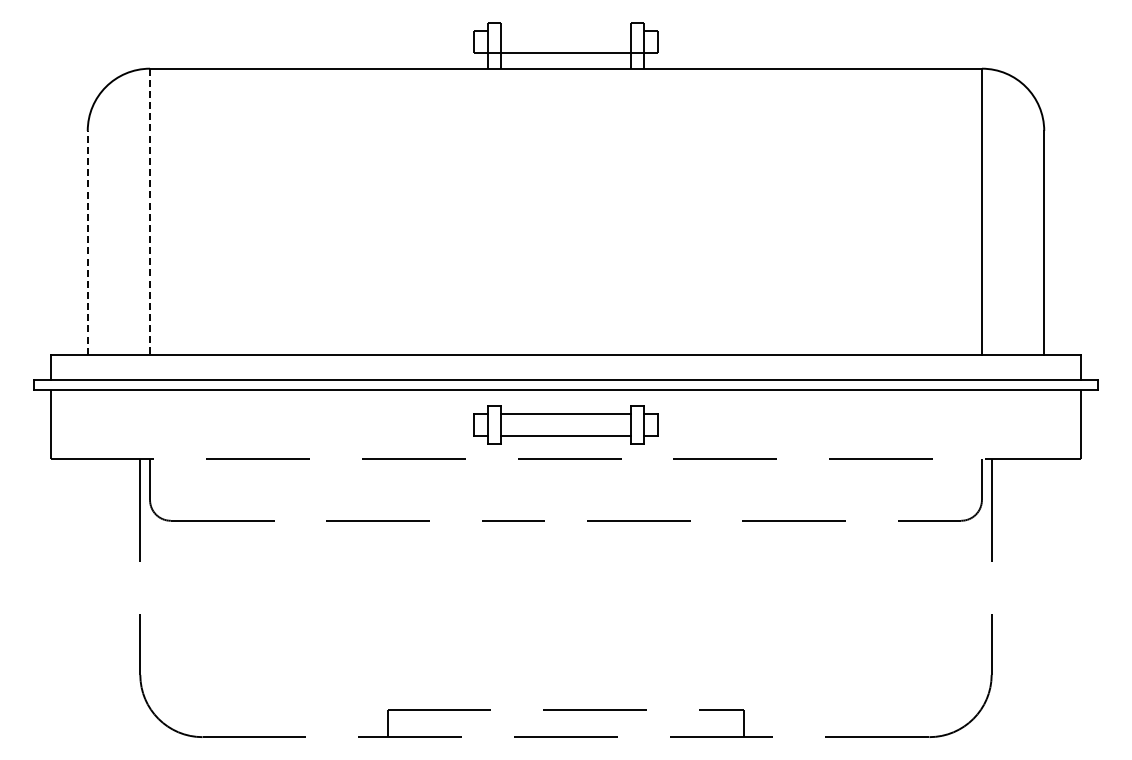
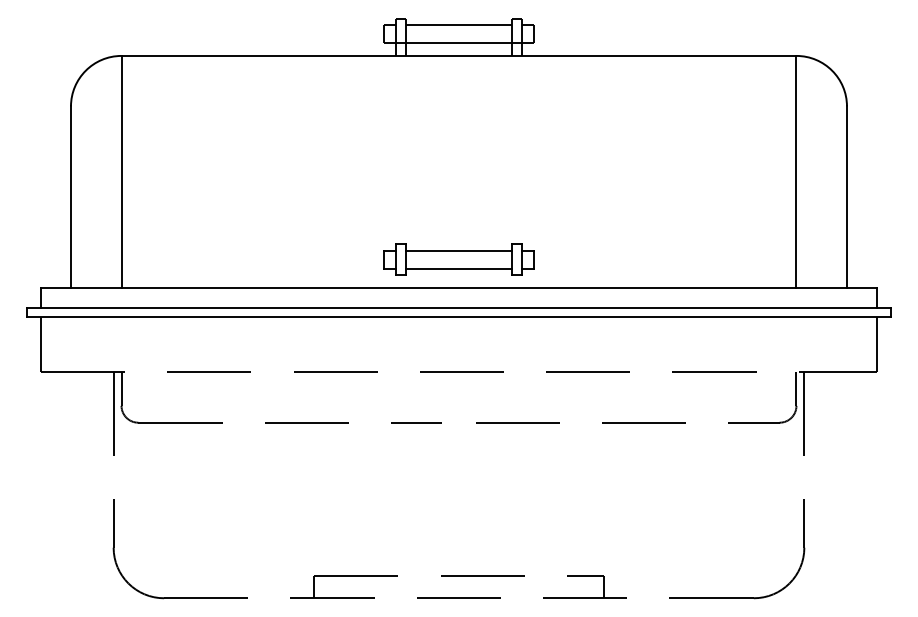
line: (565, 30) -> (458, 24), added
line: (150, 212) -> (121, 172), dashed -> solid
line: (87, 242) -> (70, 196), dashed -> solid
part: (565, 424) -> (458, 259), moved

